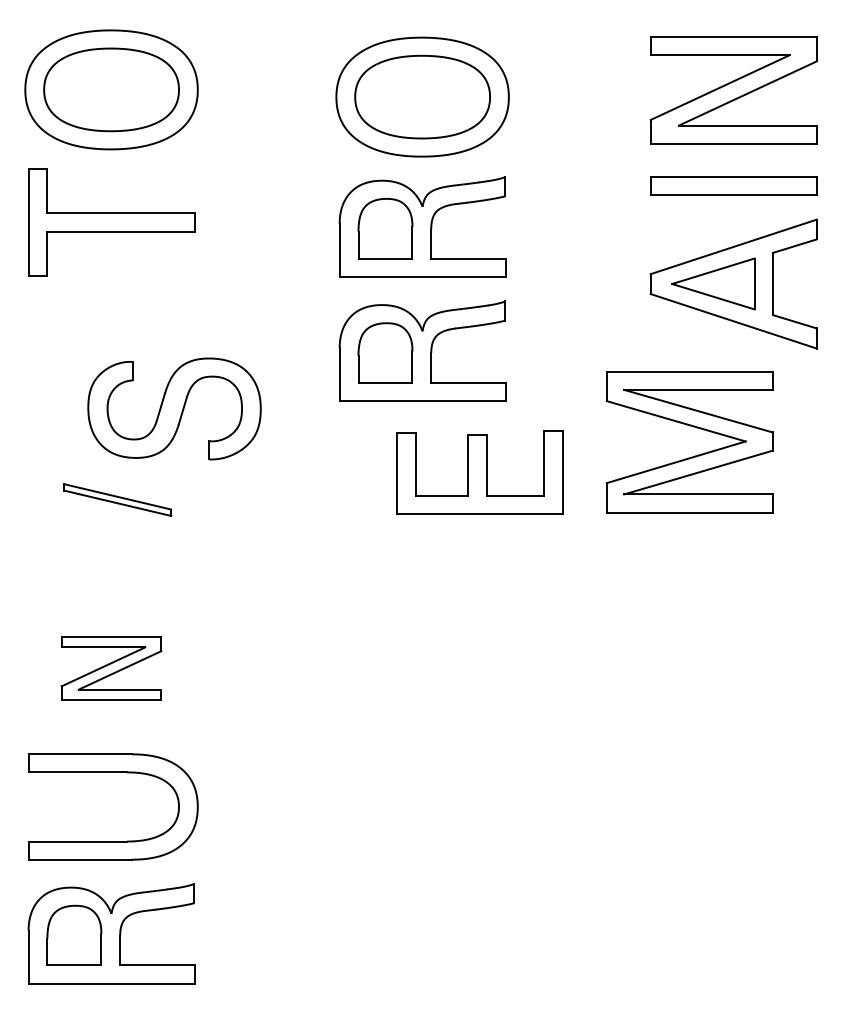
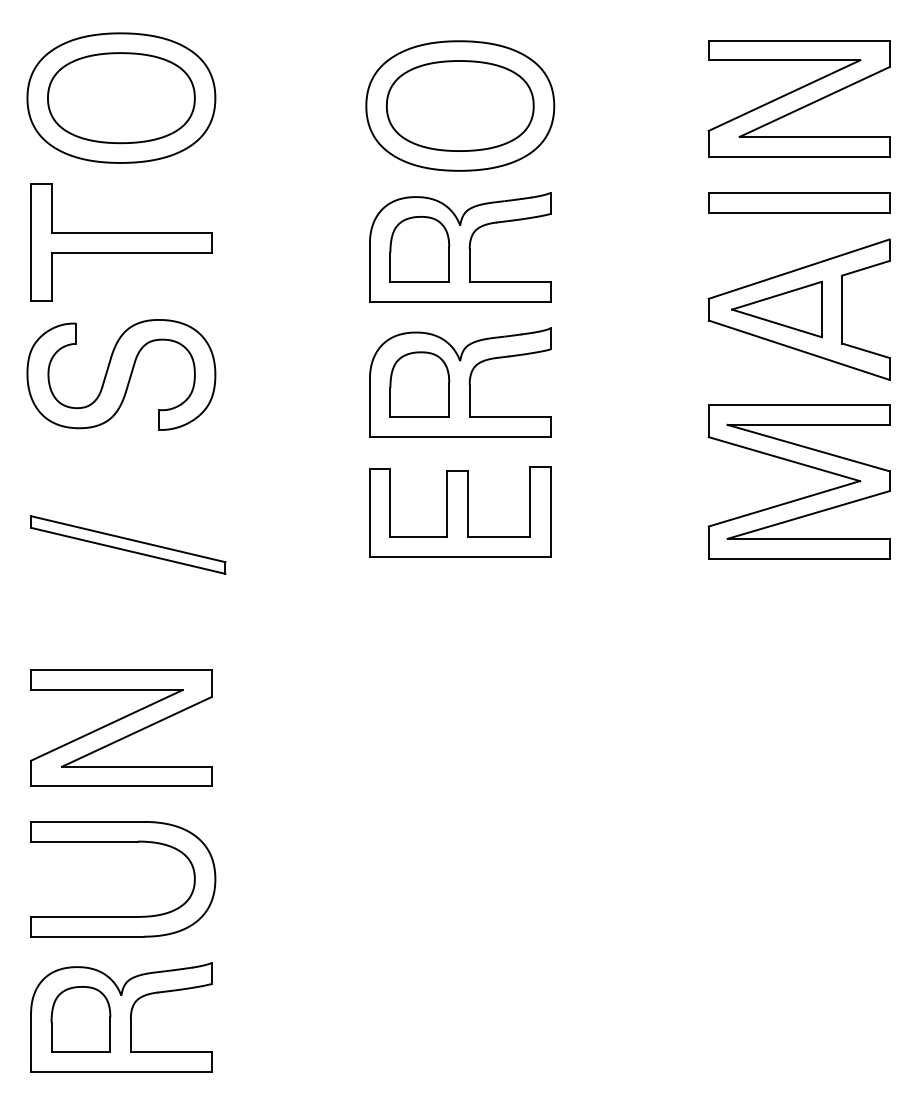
part: (174, 408) -> (121, 374), moved
part: (694, 455) -> (804, 496), moved
part: (479, 472) -> (460, 511), moved
part: (117, 499) -> (127, 544), size x1.67
part: (111, 668) -> (121, 728), size x1.67

